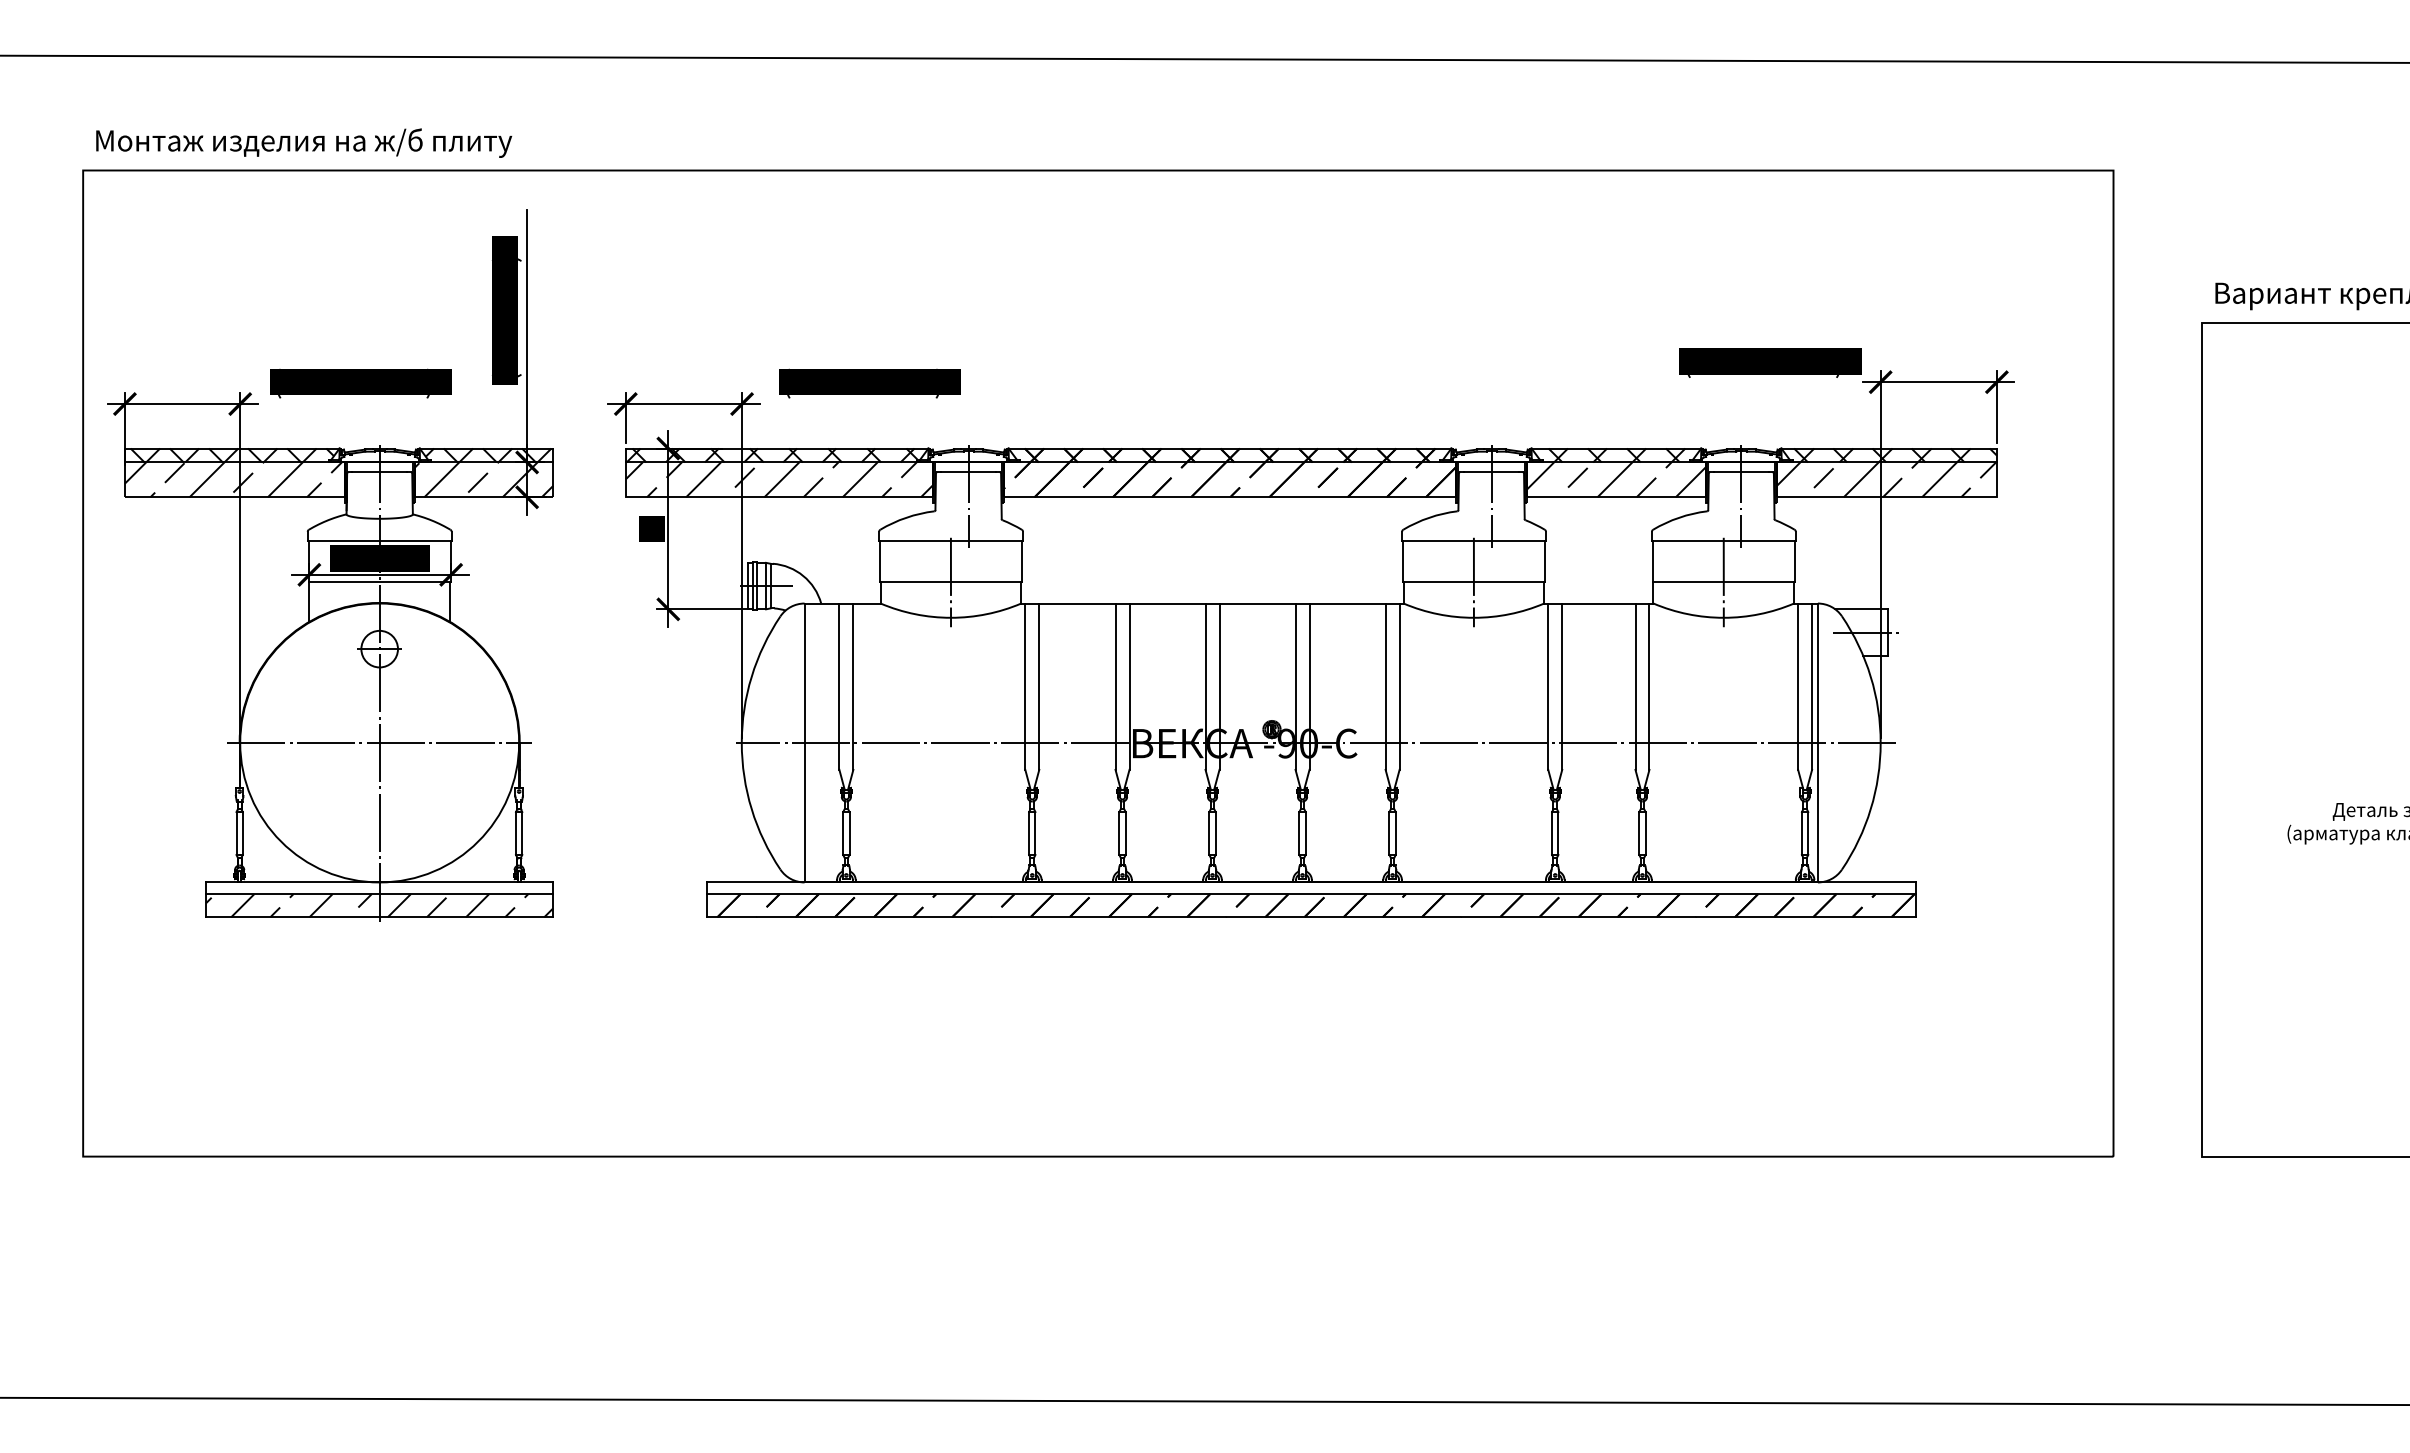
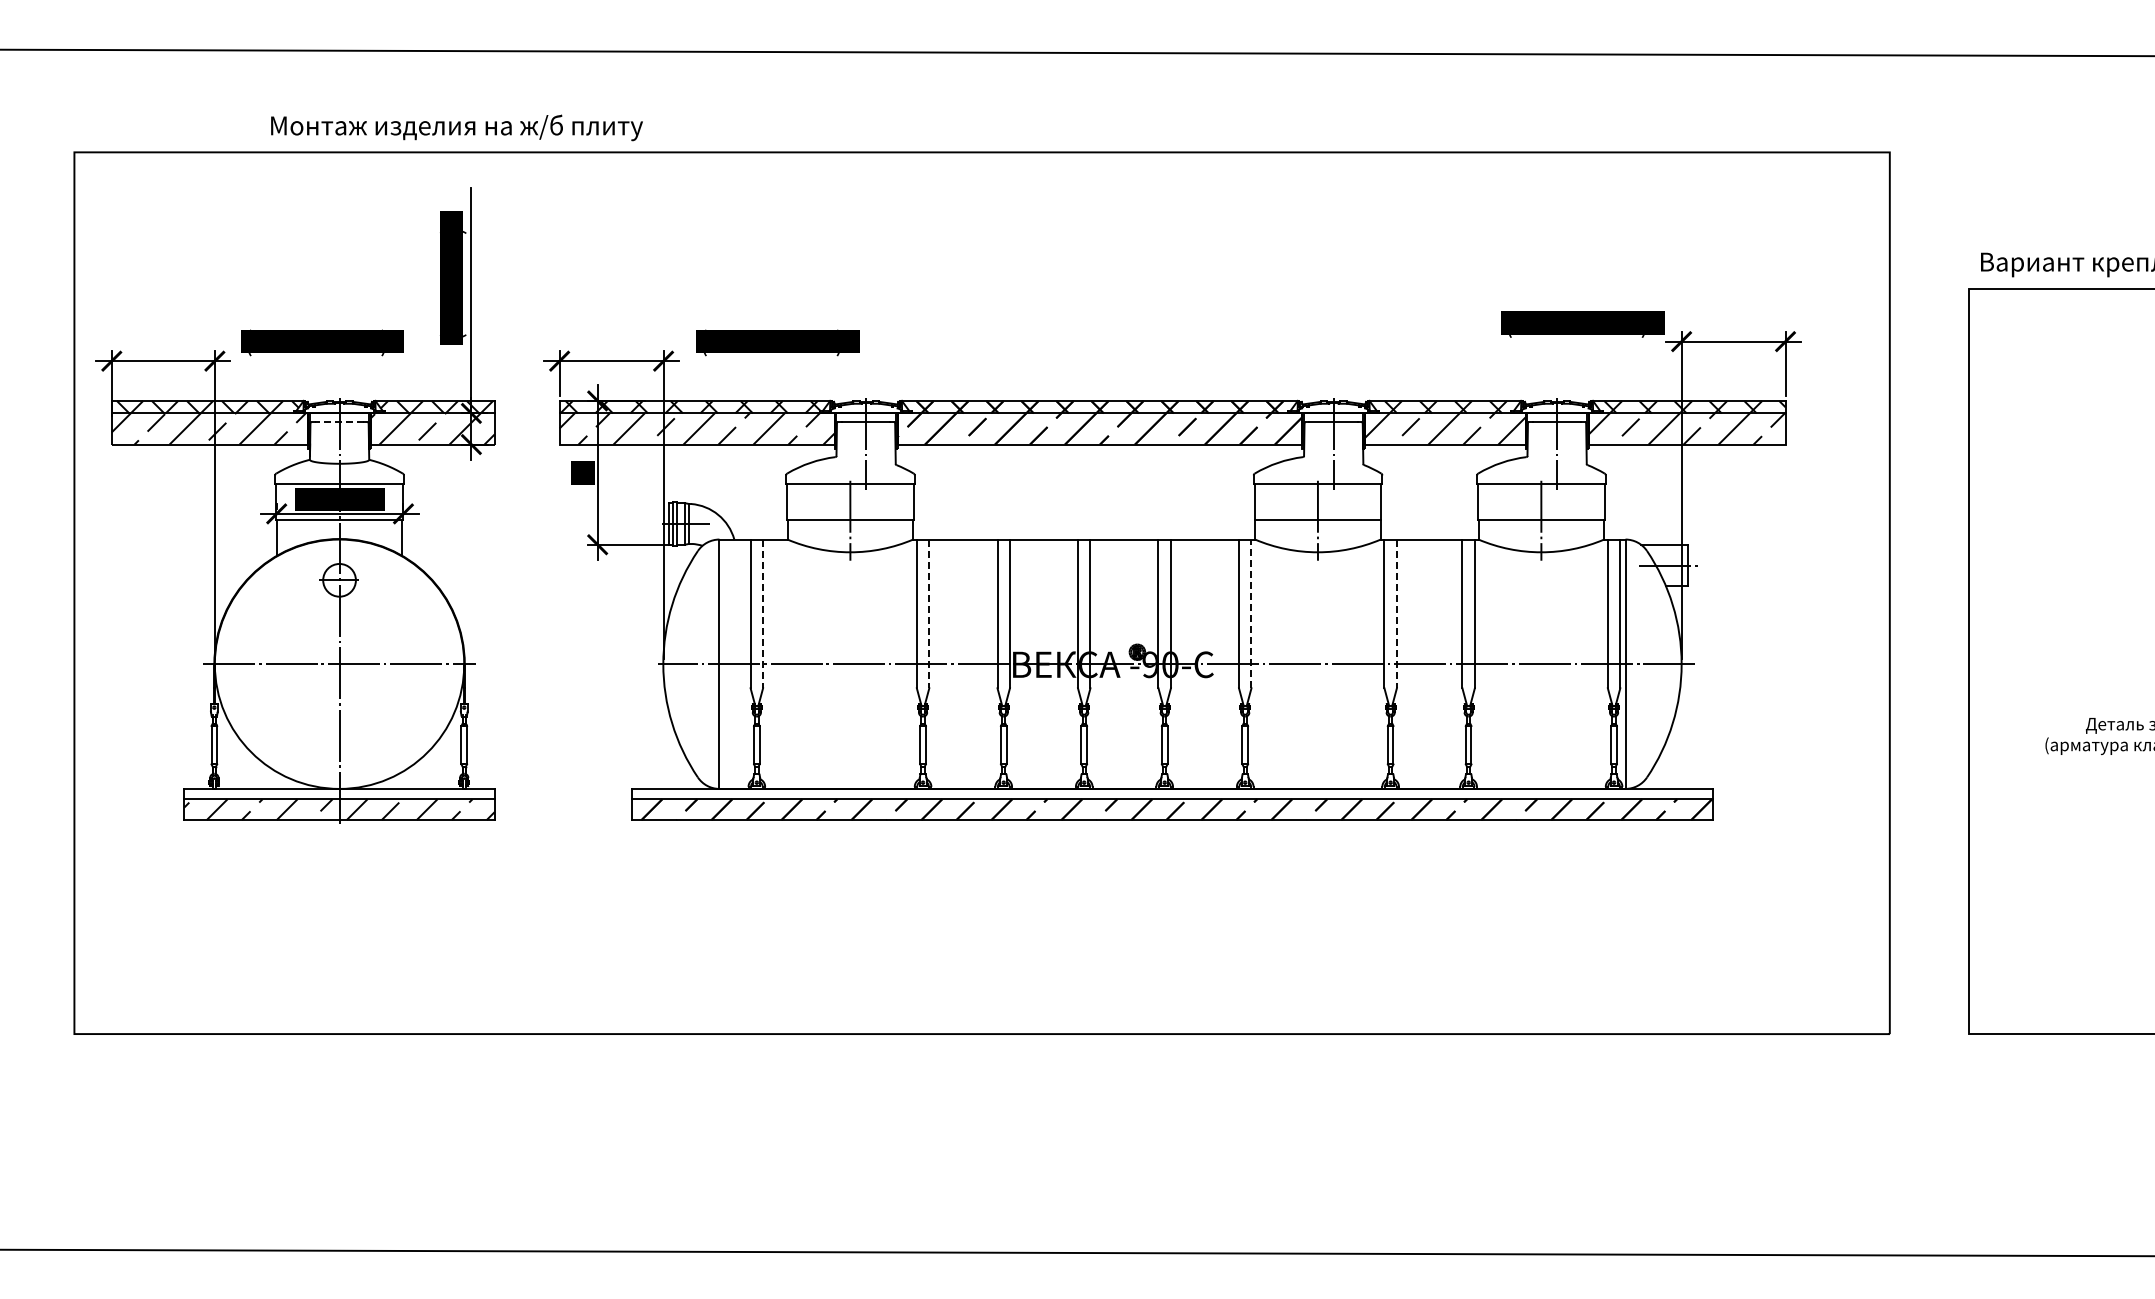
text: (303, 142) -> (456, 127), moved
line: (379, 472) -> (339, 422), solid -> dashed
line: (1399, 686) -> (1251, 613), solid -> dashed
line: (853, 687) -> (763, 614), solid -> dashed
line: (1039, 687) -> (929, 614), solid -> dashed
line: (1561, 687) -> (1396, 614), solid -> dashed

